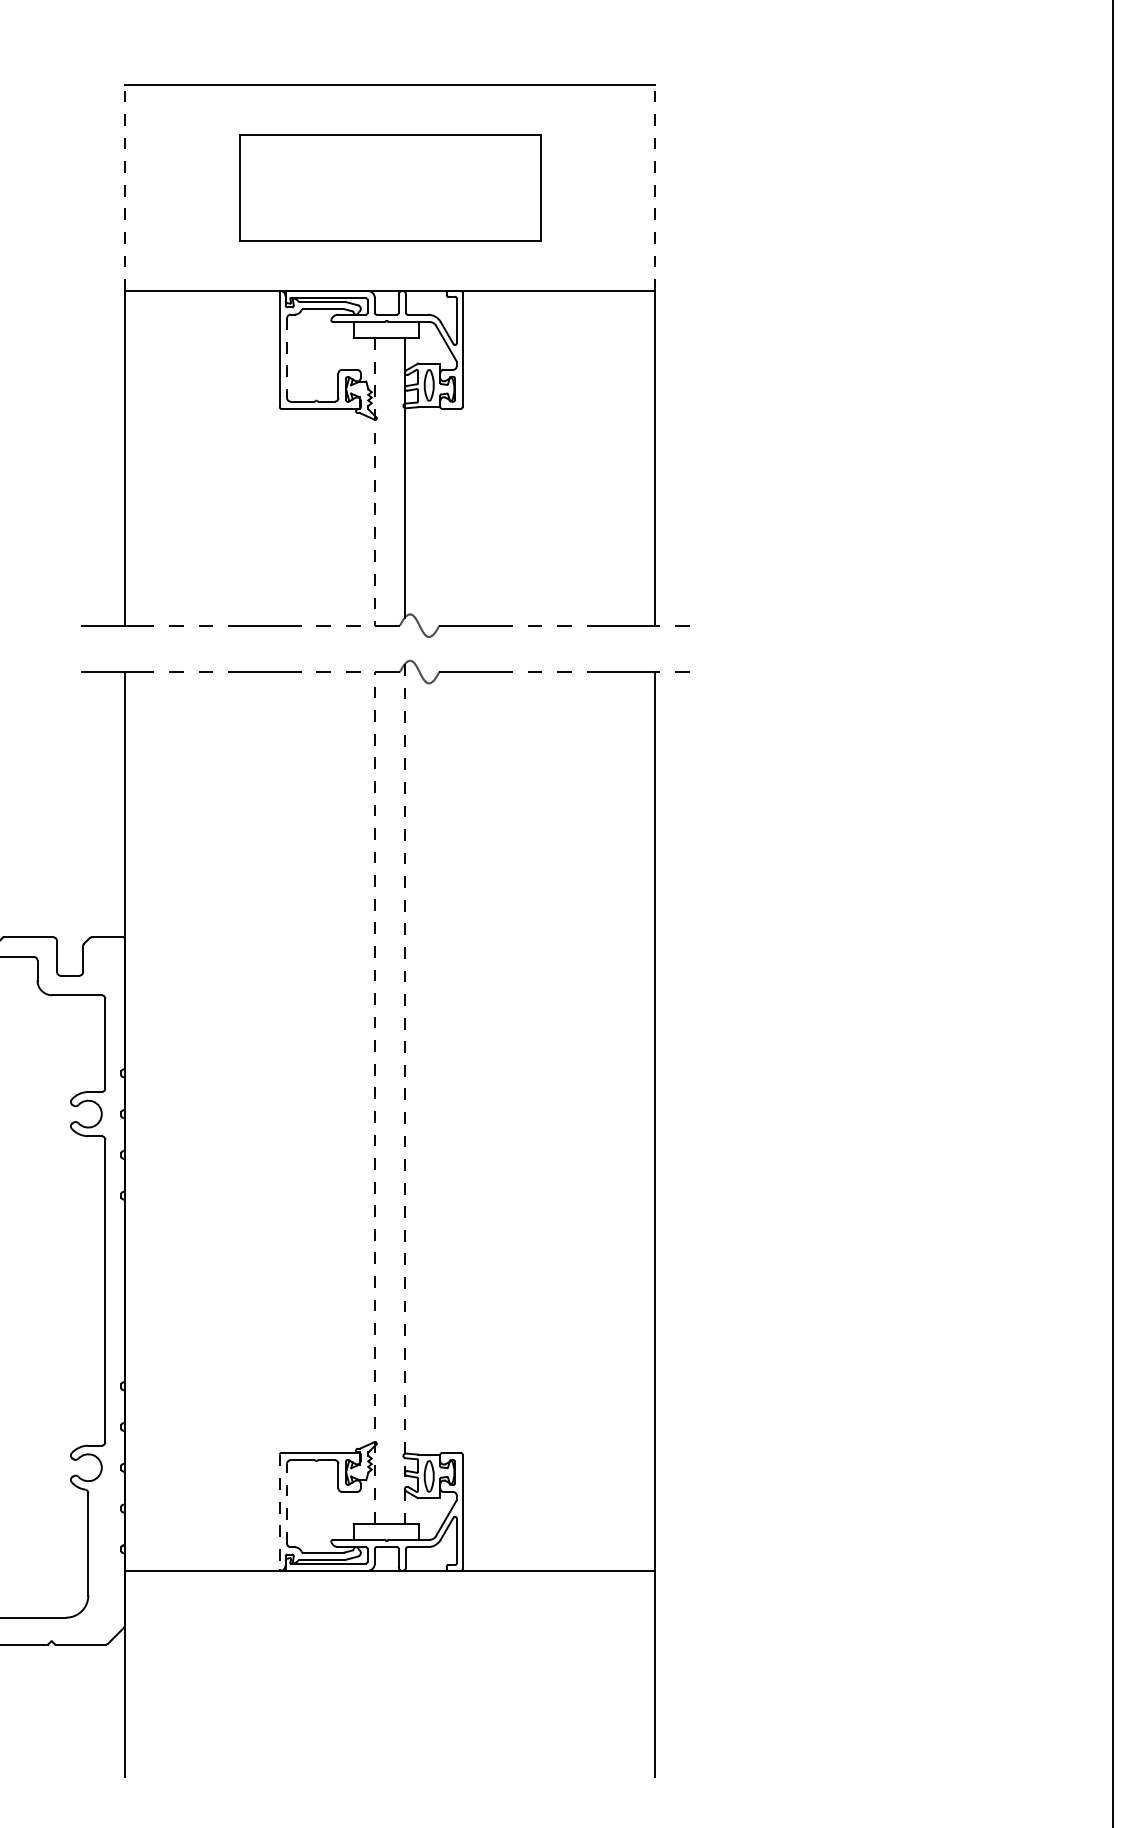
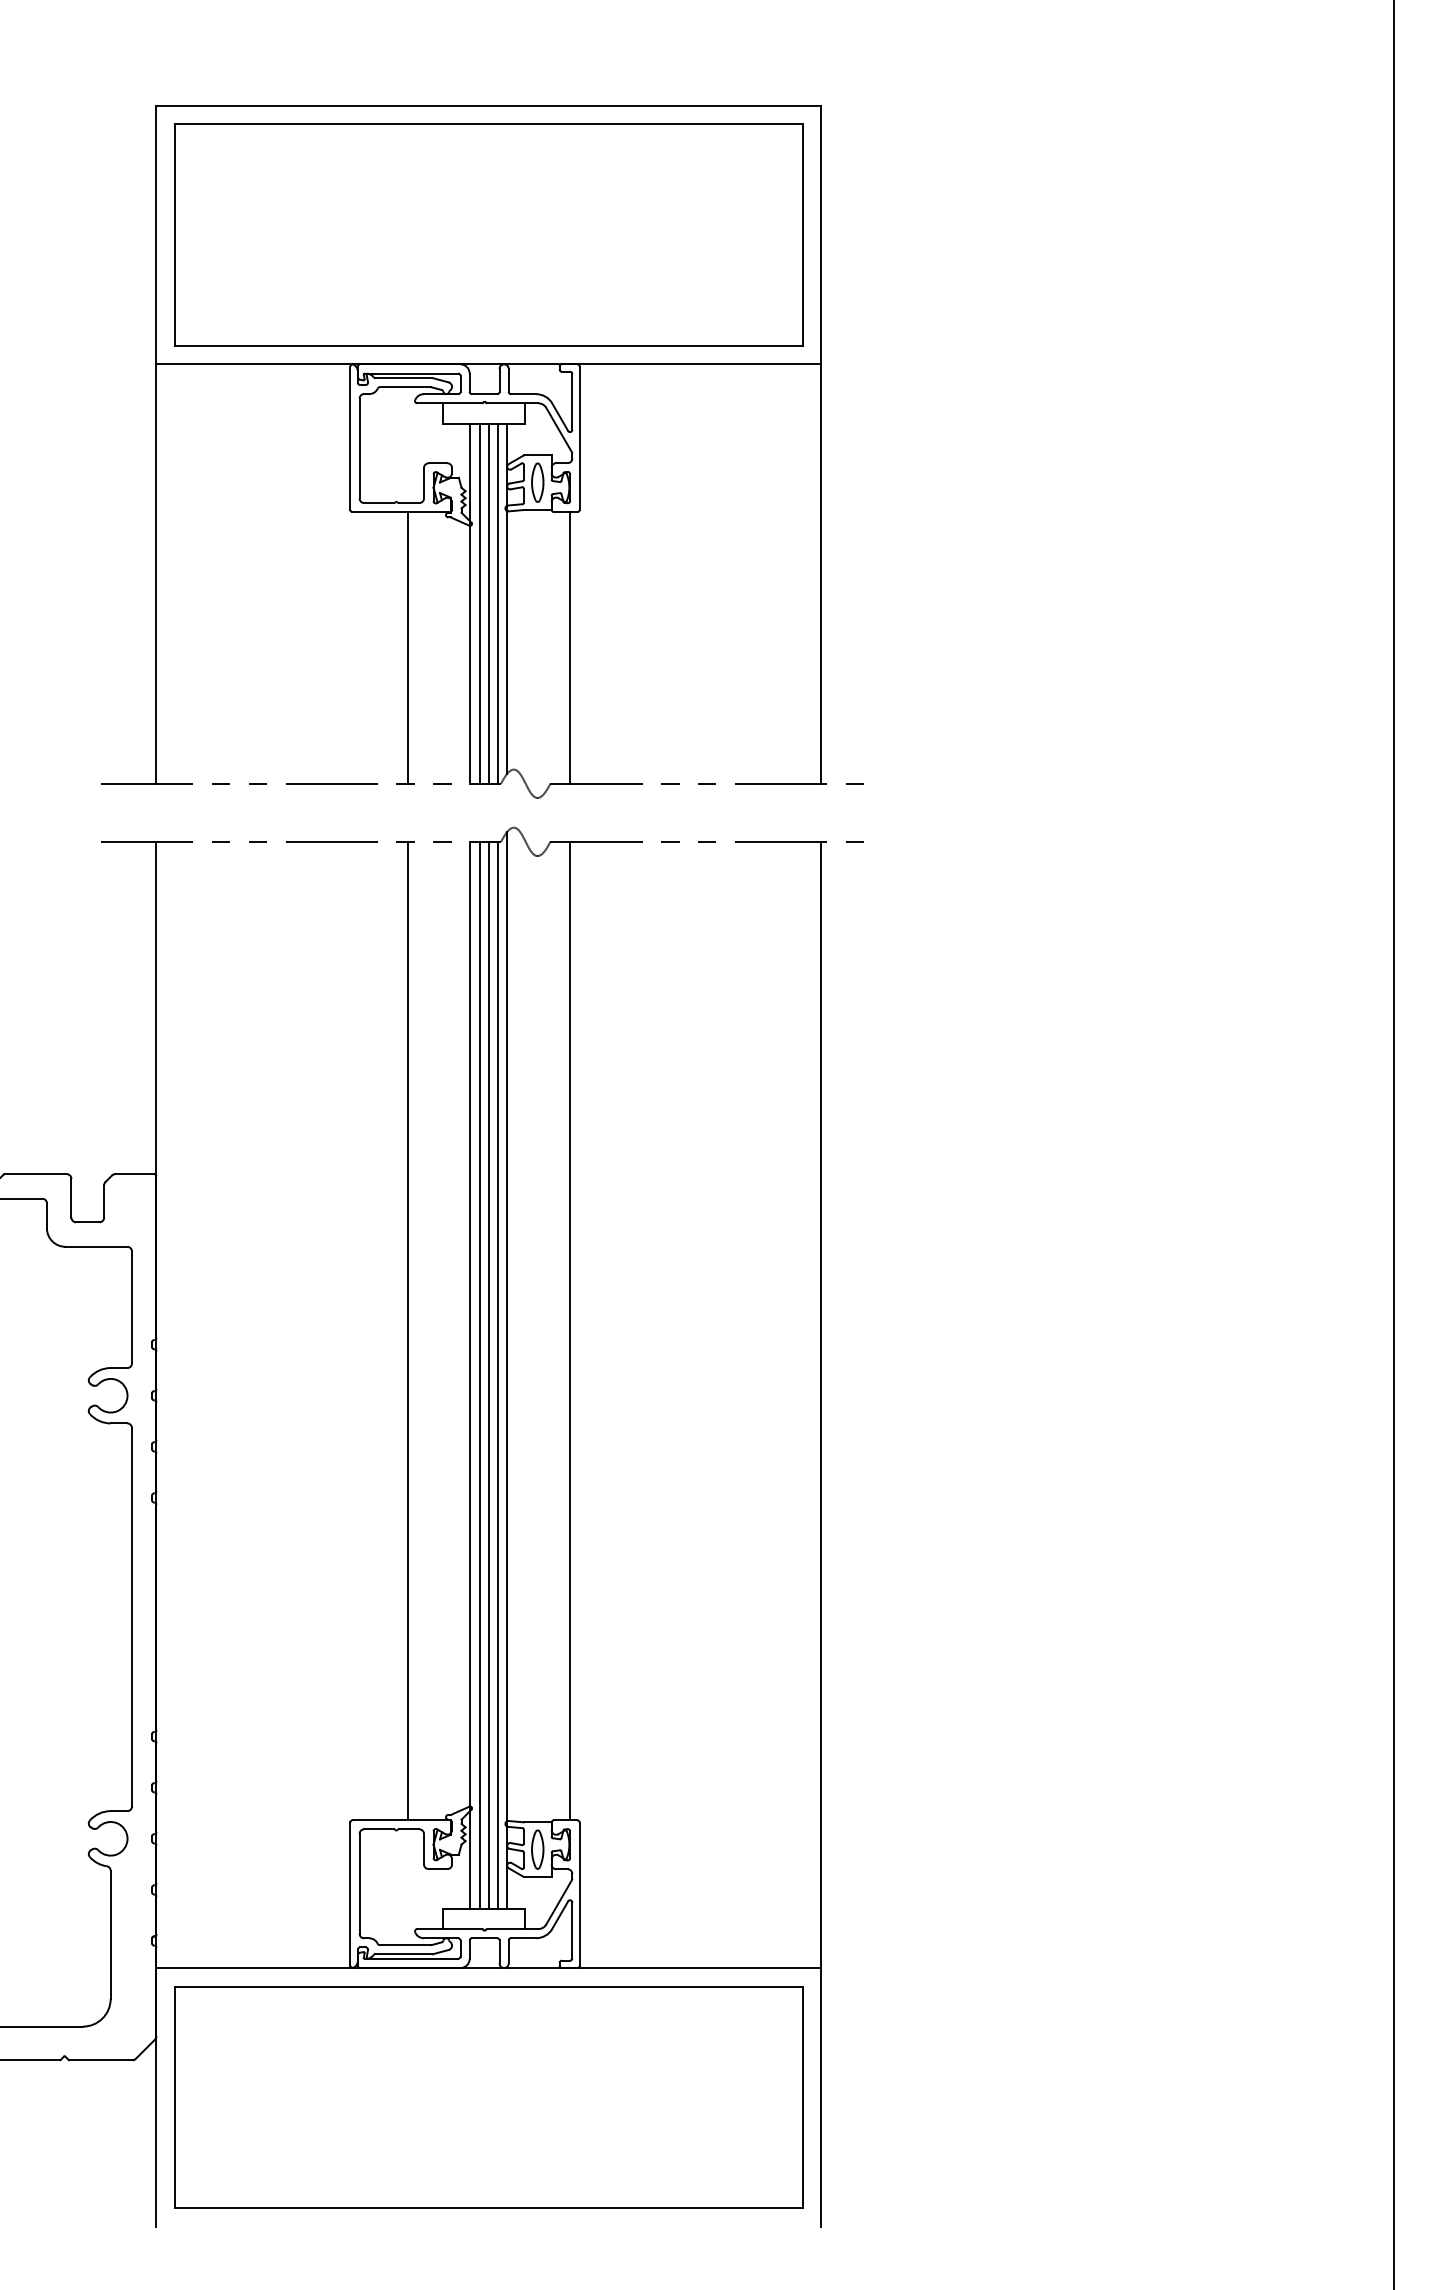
line: (124, 187) -> (155, 234), dashed -> solid
part: (390, 187) -> (489, 234), size x1.67
line: (655, 187) -> (821, 234), dashed -> solid
line: (287, 358) -> (360, 449), dashed -> solid
line: (375, 481) -> (470, 603), dashed -> solid
line: (382, 481) -> (479, 603), added
line: (390, 481) -> (489, 603), added
line: (397, 481) -> (497, 603), added
line: (454, 516) -> (569, 646), added
line: (325, 517) -> (407, 648), added
line: (325, 1062) -> (407, 1331), added
line: (454, 1062) -> (569, 1331), added
line: (404, 1093) -> (506, 1369), dashed -> solid
line: (375, 1097) -> (470, 1374), dashed -> solid
line: (382, 1097) -> (479, 1374), added
line: (390, 1097) -> (489, 1374), added
line: (397, 1097) -> (497, 1374), added
line: (287, 1503) -> (360, 1883), dashed -> solid
line: (279, 1512) -> (350, 1894), dashed -> solid
part: (390, 1673) -> (489, 2096), added

